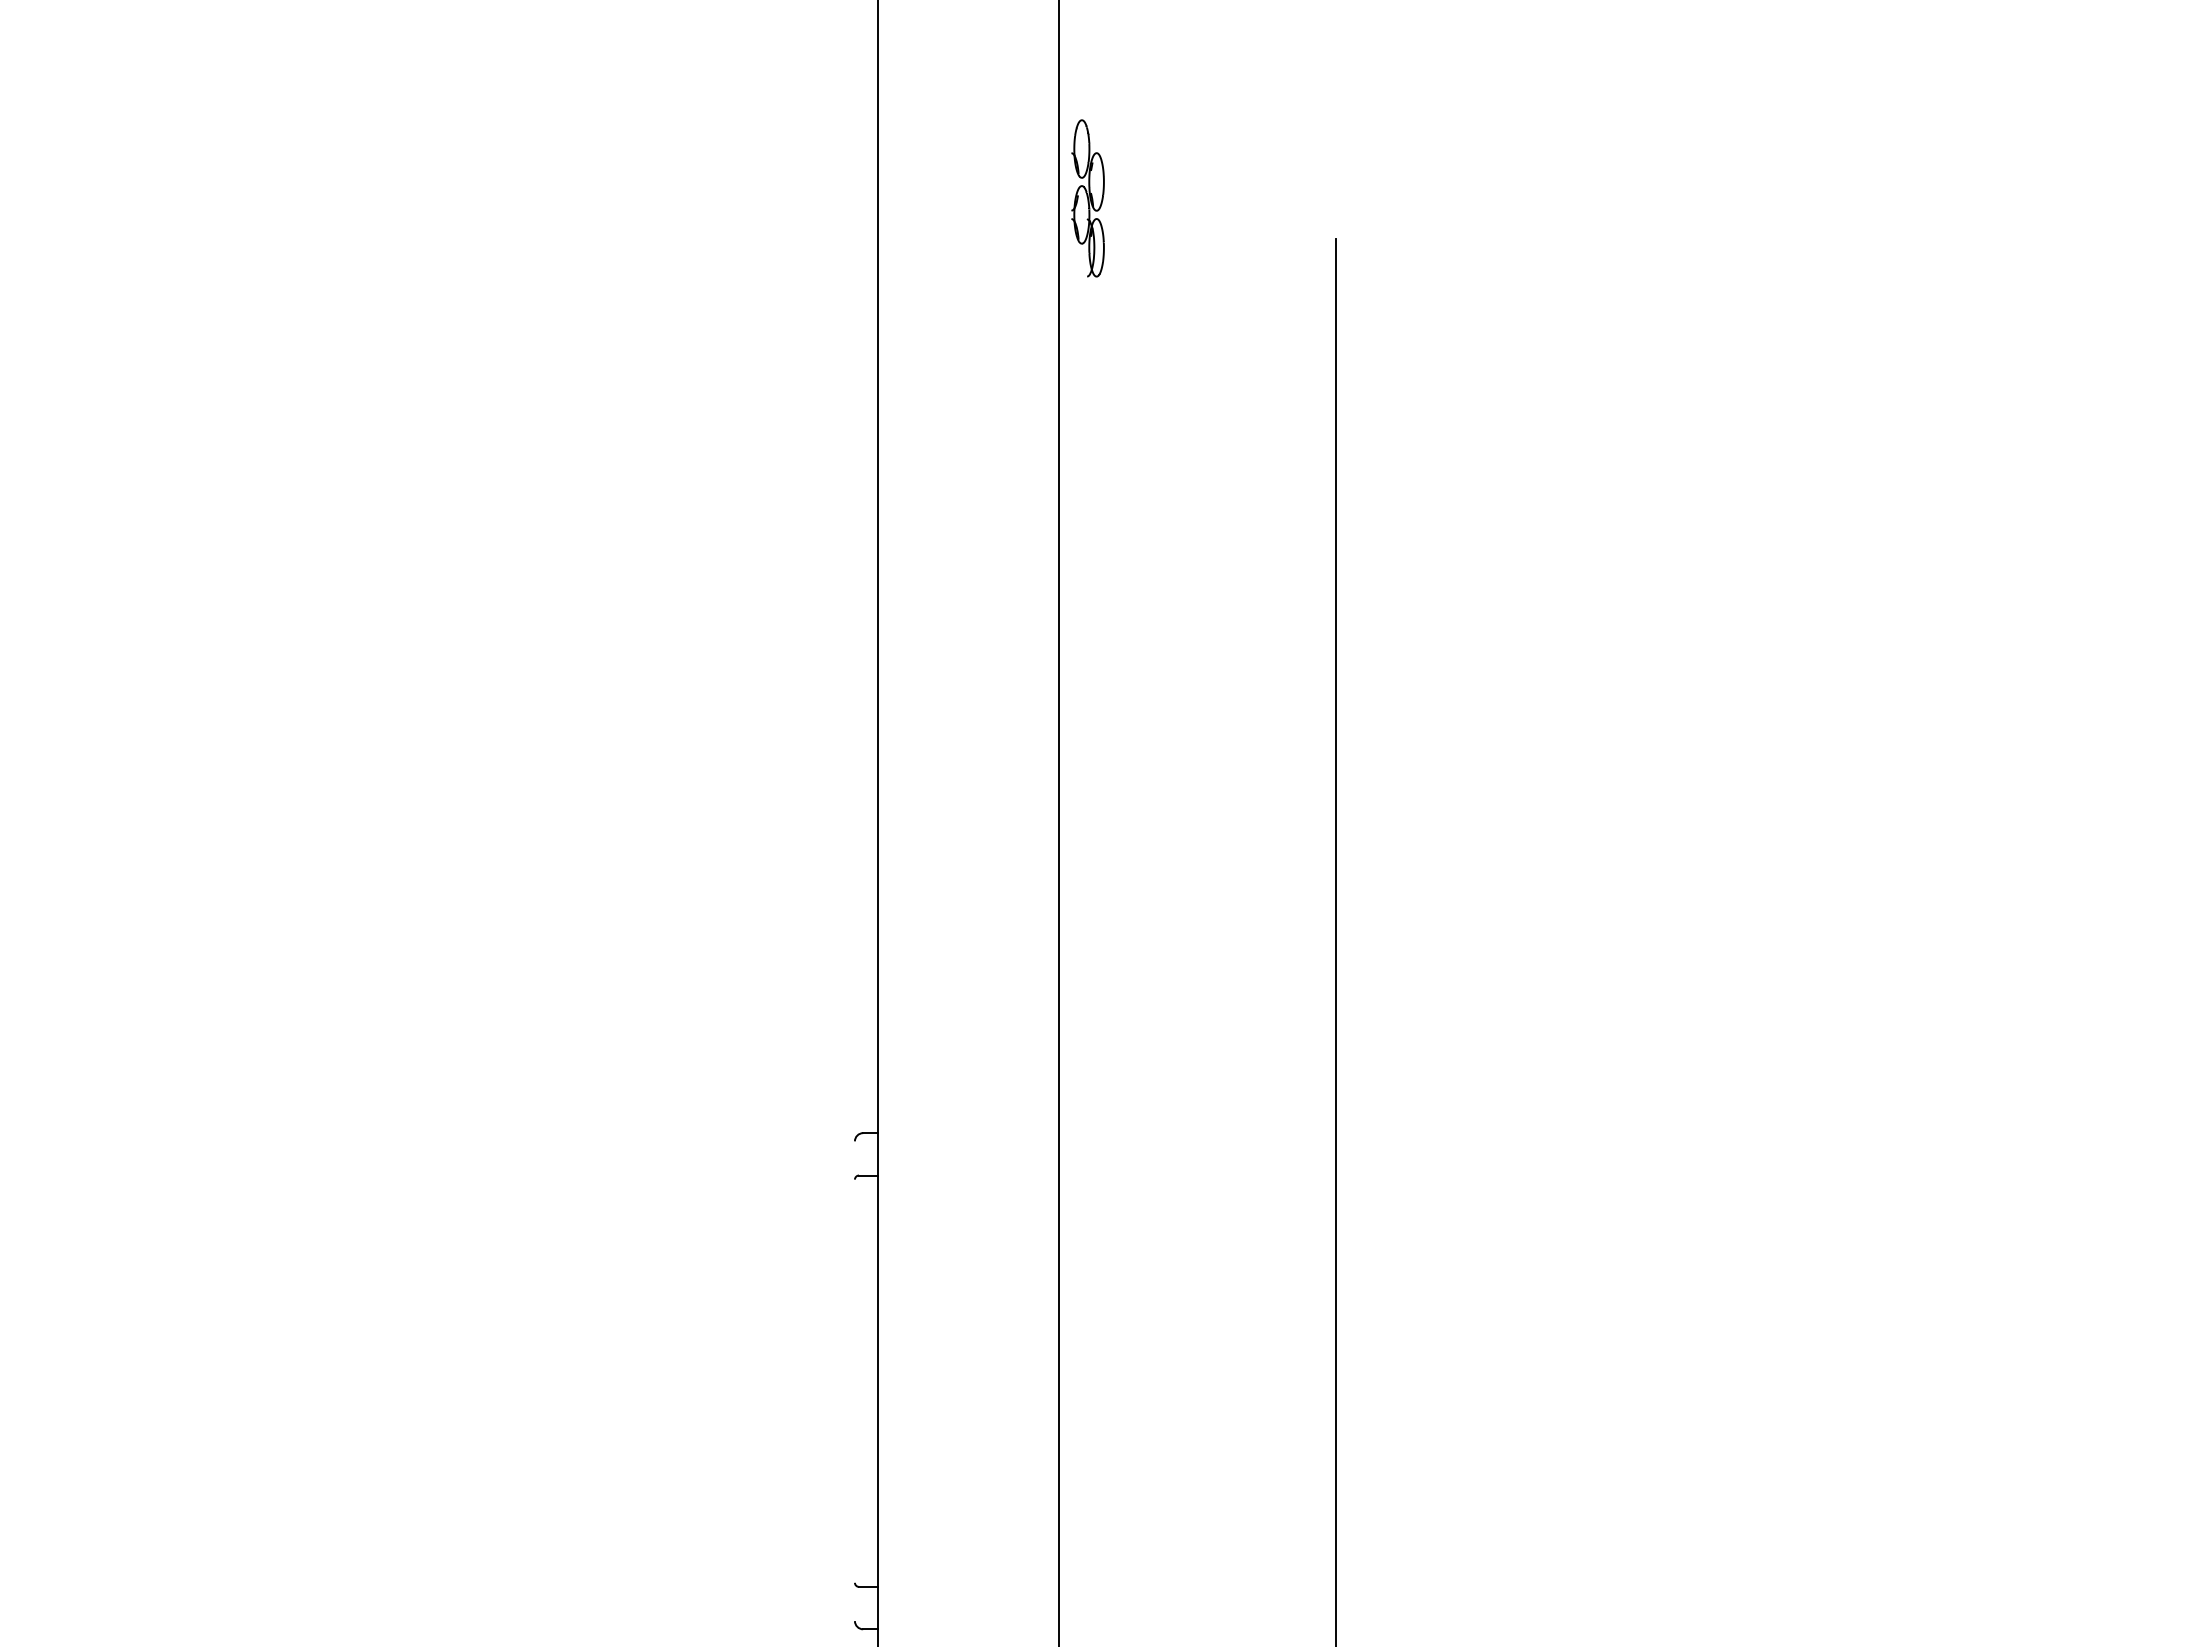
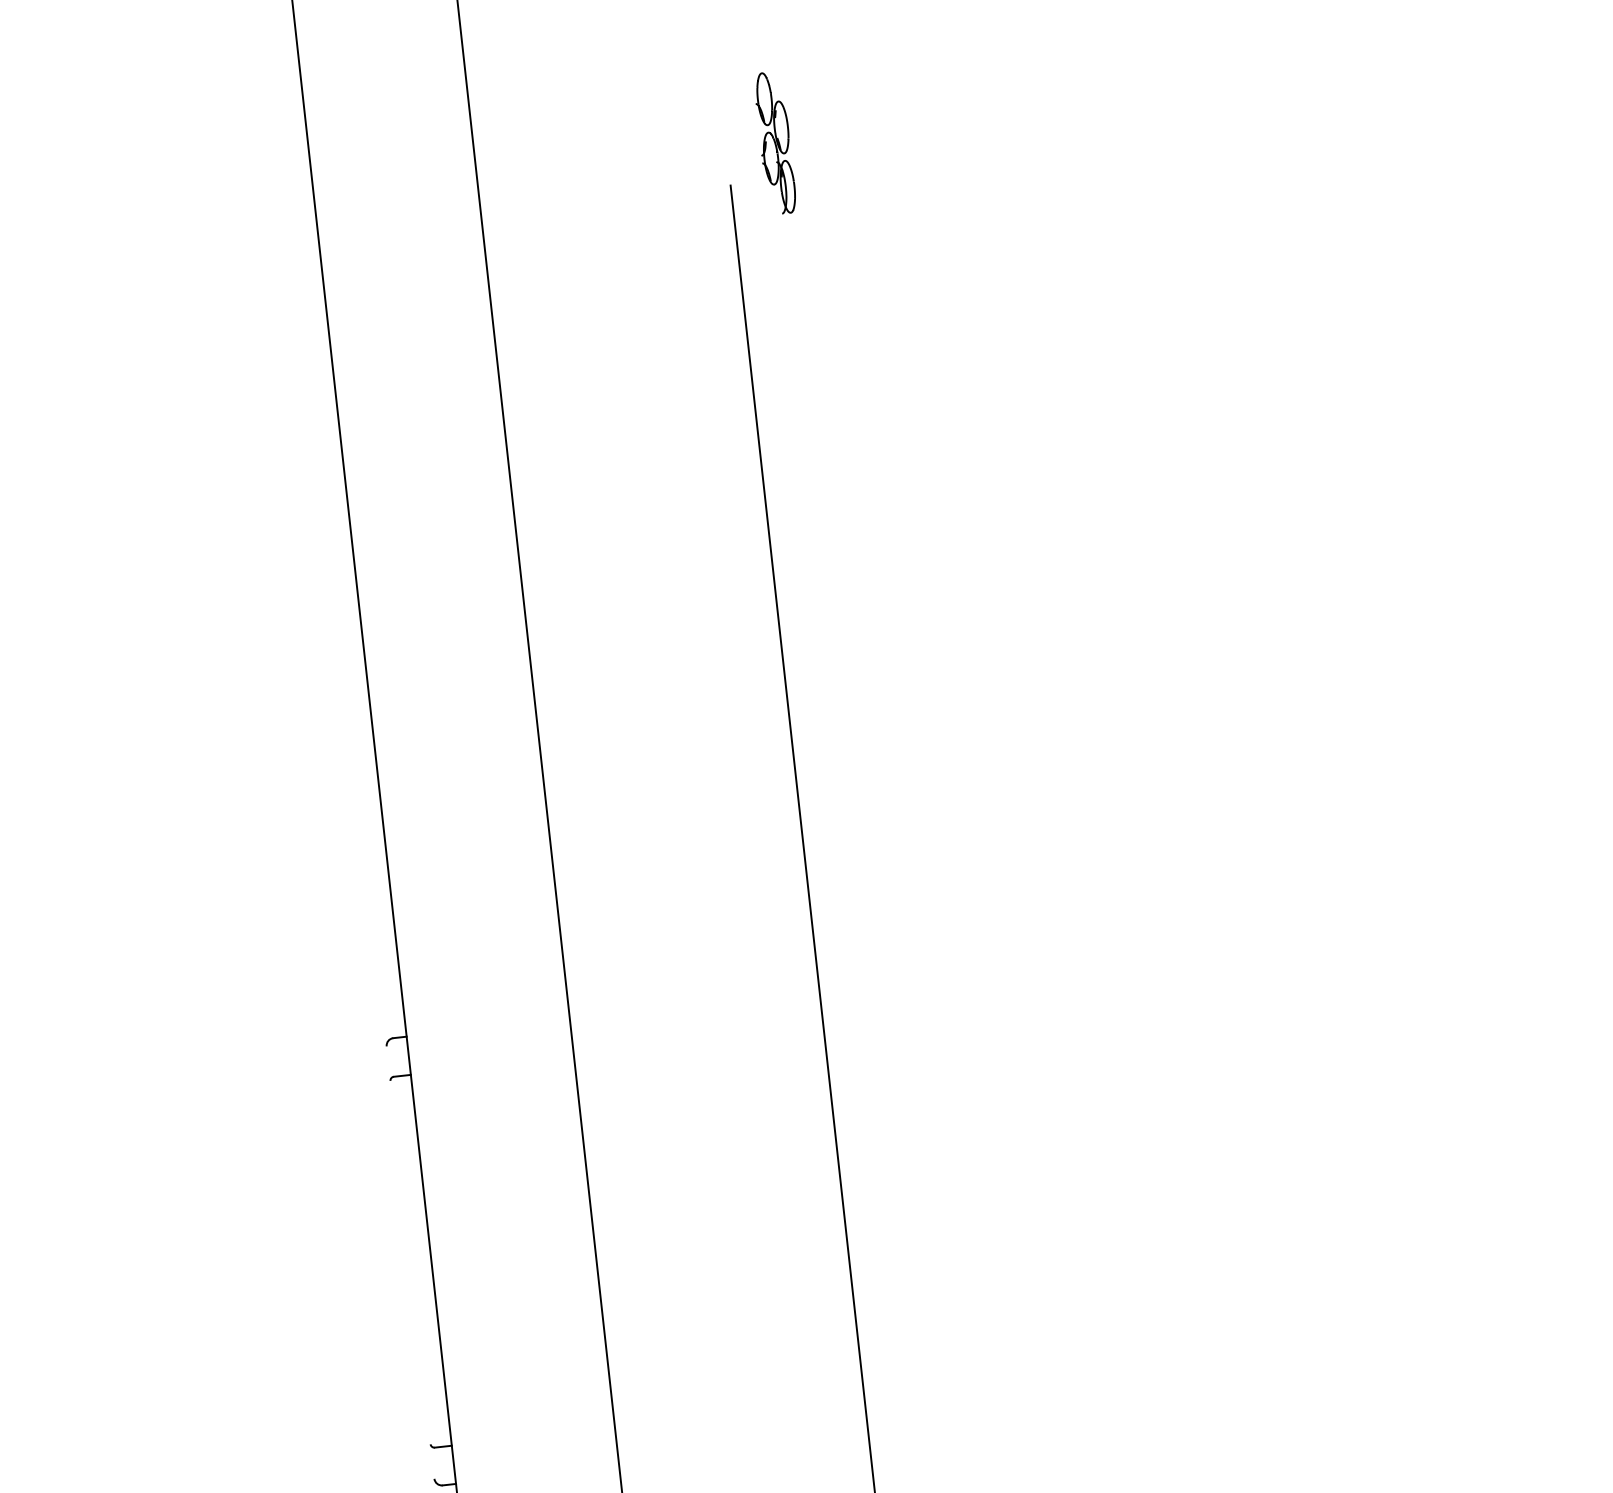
part: (1087, 198) -> (774, 143), moved

